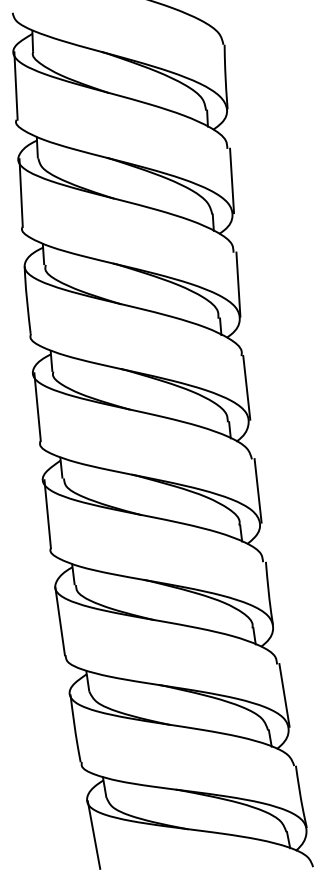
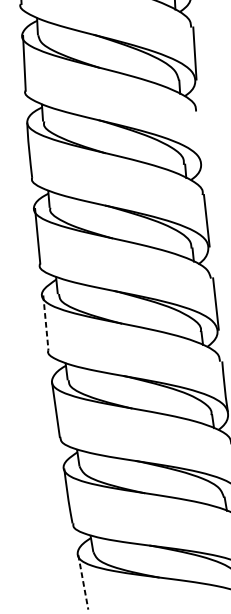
line: (238, 284) -> (200, 137), removed
line: (47, 514) -> (45, 323), solid -> dashed
line: (94, 835) -> (83, 582), solid -> dashed

